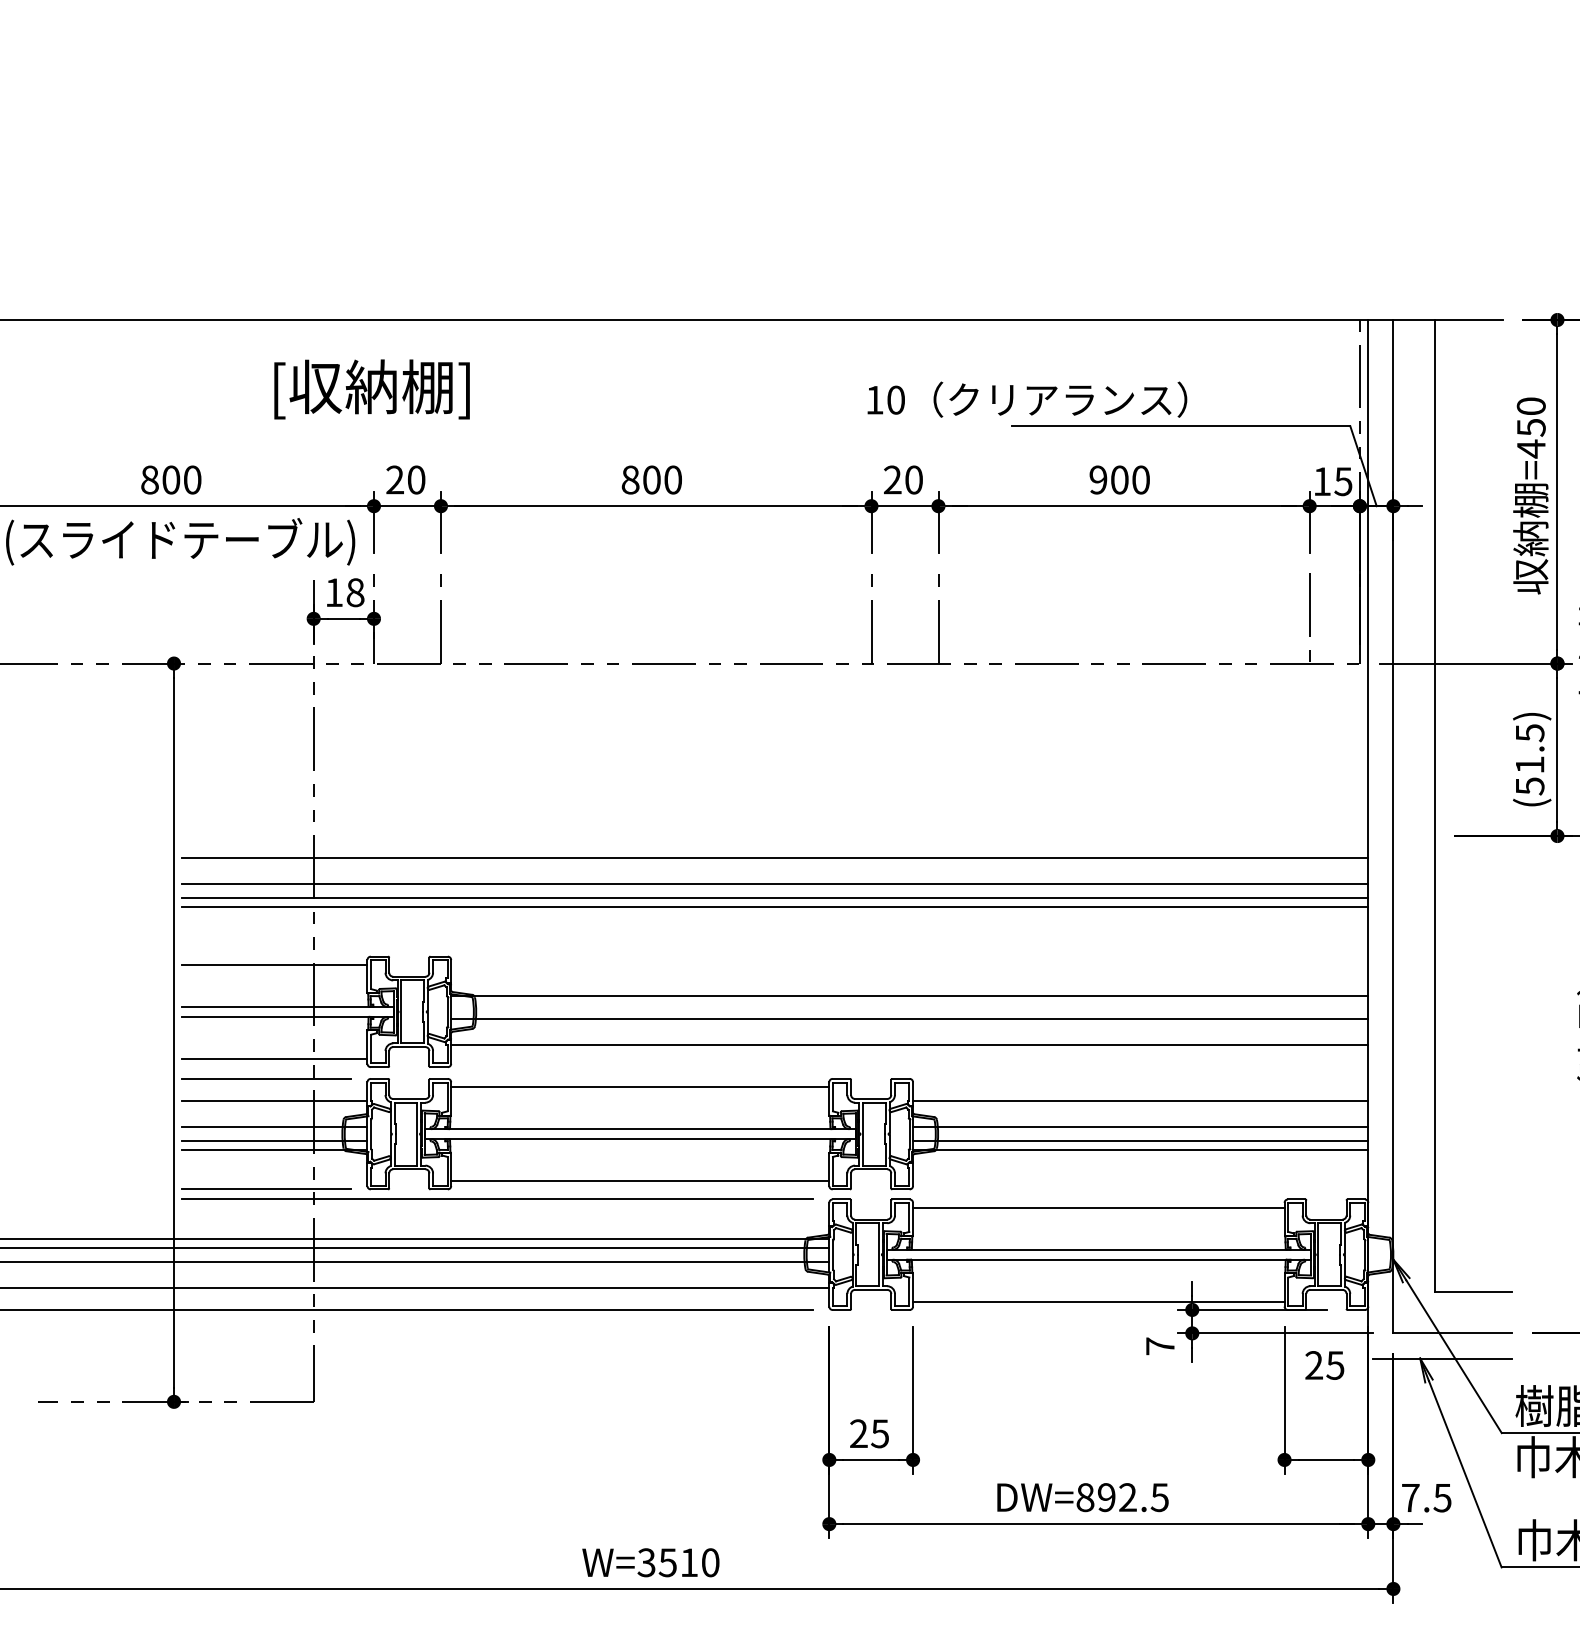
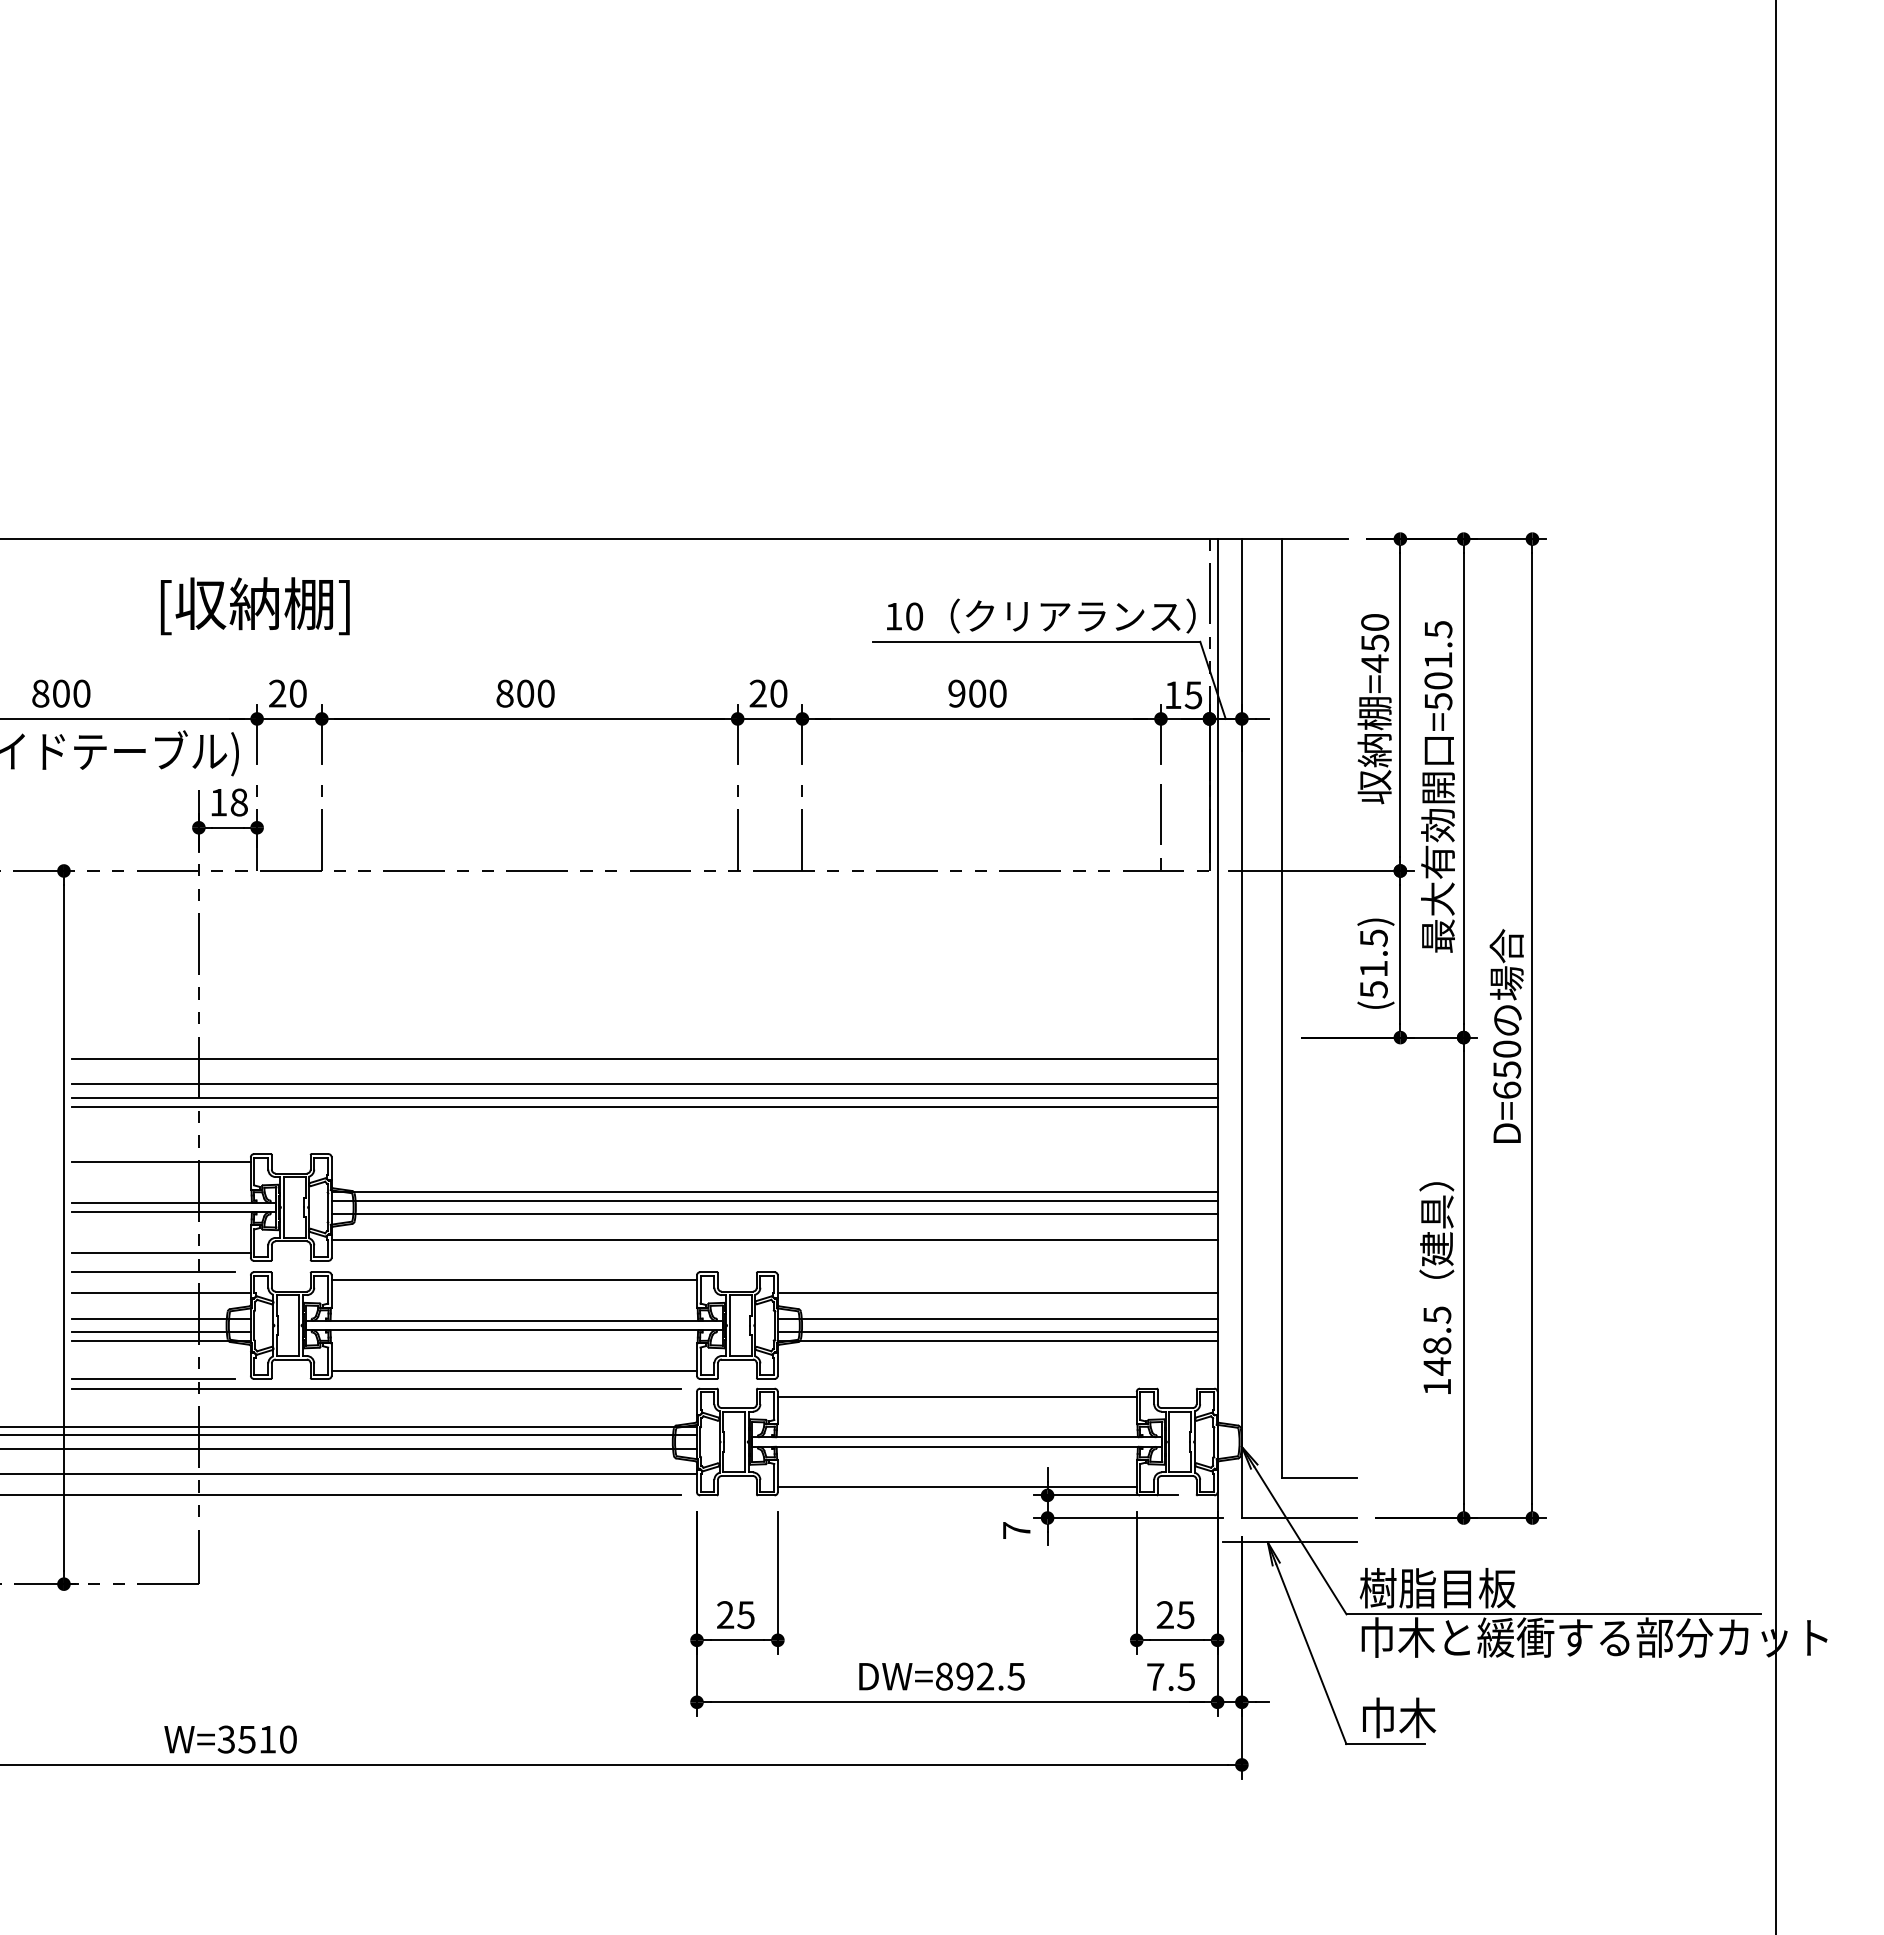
text: (1027, 399) -> (1041, 615), moved
line: (909, 1004) -> (774, 1200), added
text: (1324, 1365) -> (1175, 1615), moved
text: (1426, 1497) -> (1170, 1676), moved
text: (650, 1562) -> (230, 1739), moved

